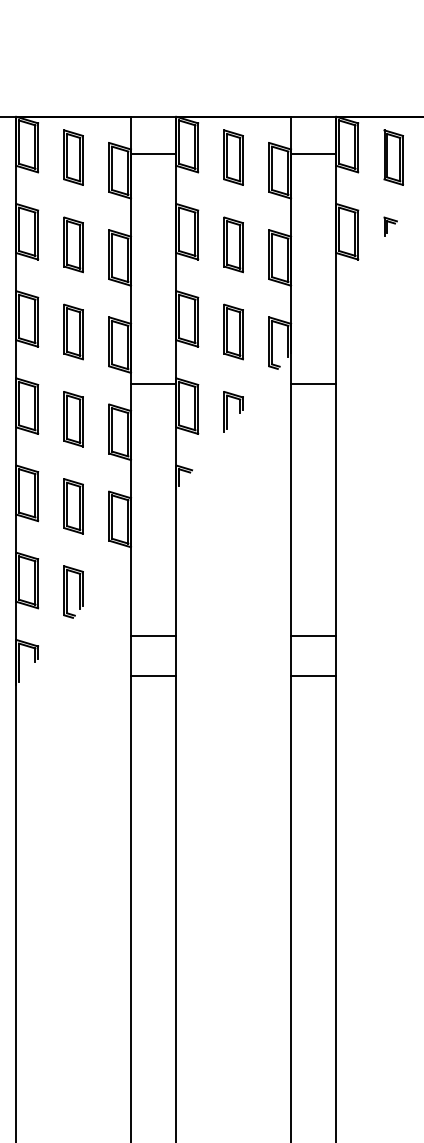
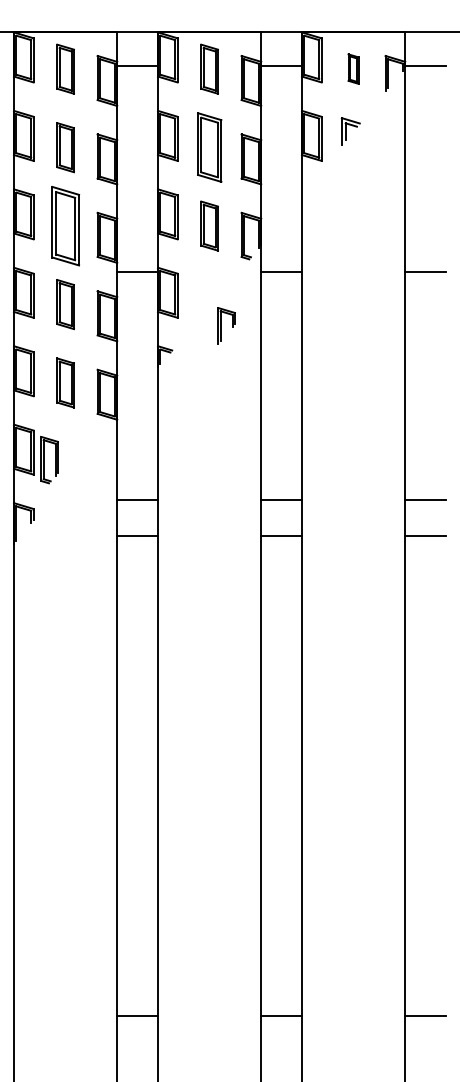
part: (393, 156) -> (353, 68), size x0.6
part: (390, 226) -> (350, 131), size x1.6
part: (233, 244) -> (209, 147), size x1.4
part: (73, 331) -> (65, 225), size x1.6
part: (233, 411) -> (226, 325), moved
part: (73, 592) -> (49, 460), moved

